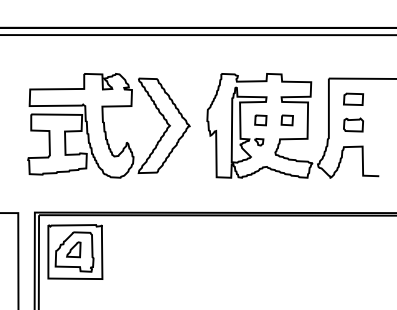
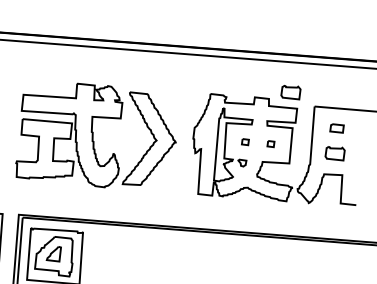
part: (303, 65) -> (290, 91), added
part: (353, 98) -> (337, 127), size x0.7
part: (260, 120) -> (245, 142), size x0.6
part: (286, 120) -> (270, 144), size x0.6

